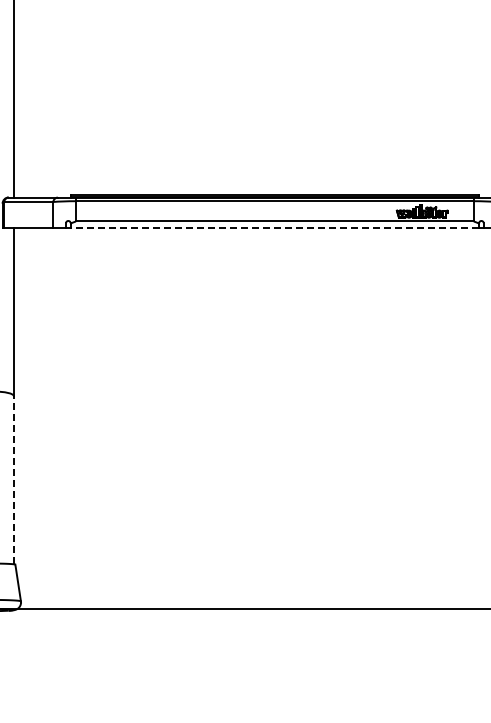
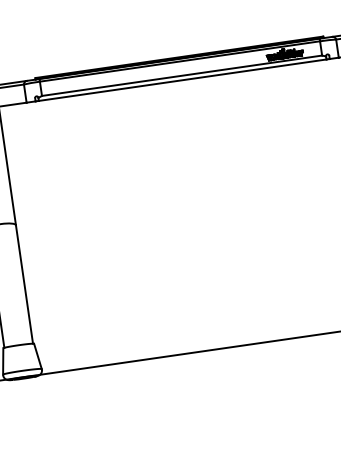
line: (274, 227) -> (182, 80), dashed -> solid
line: (13, 479) -> (24, 284), dashed -> solid

